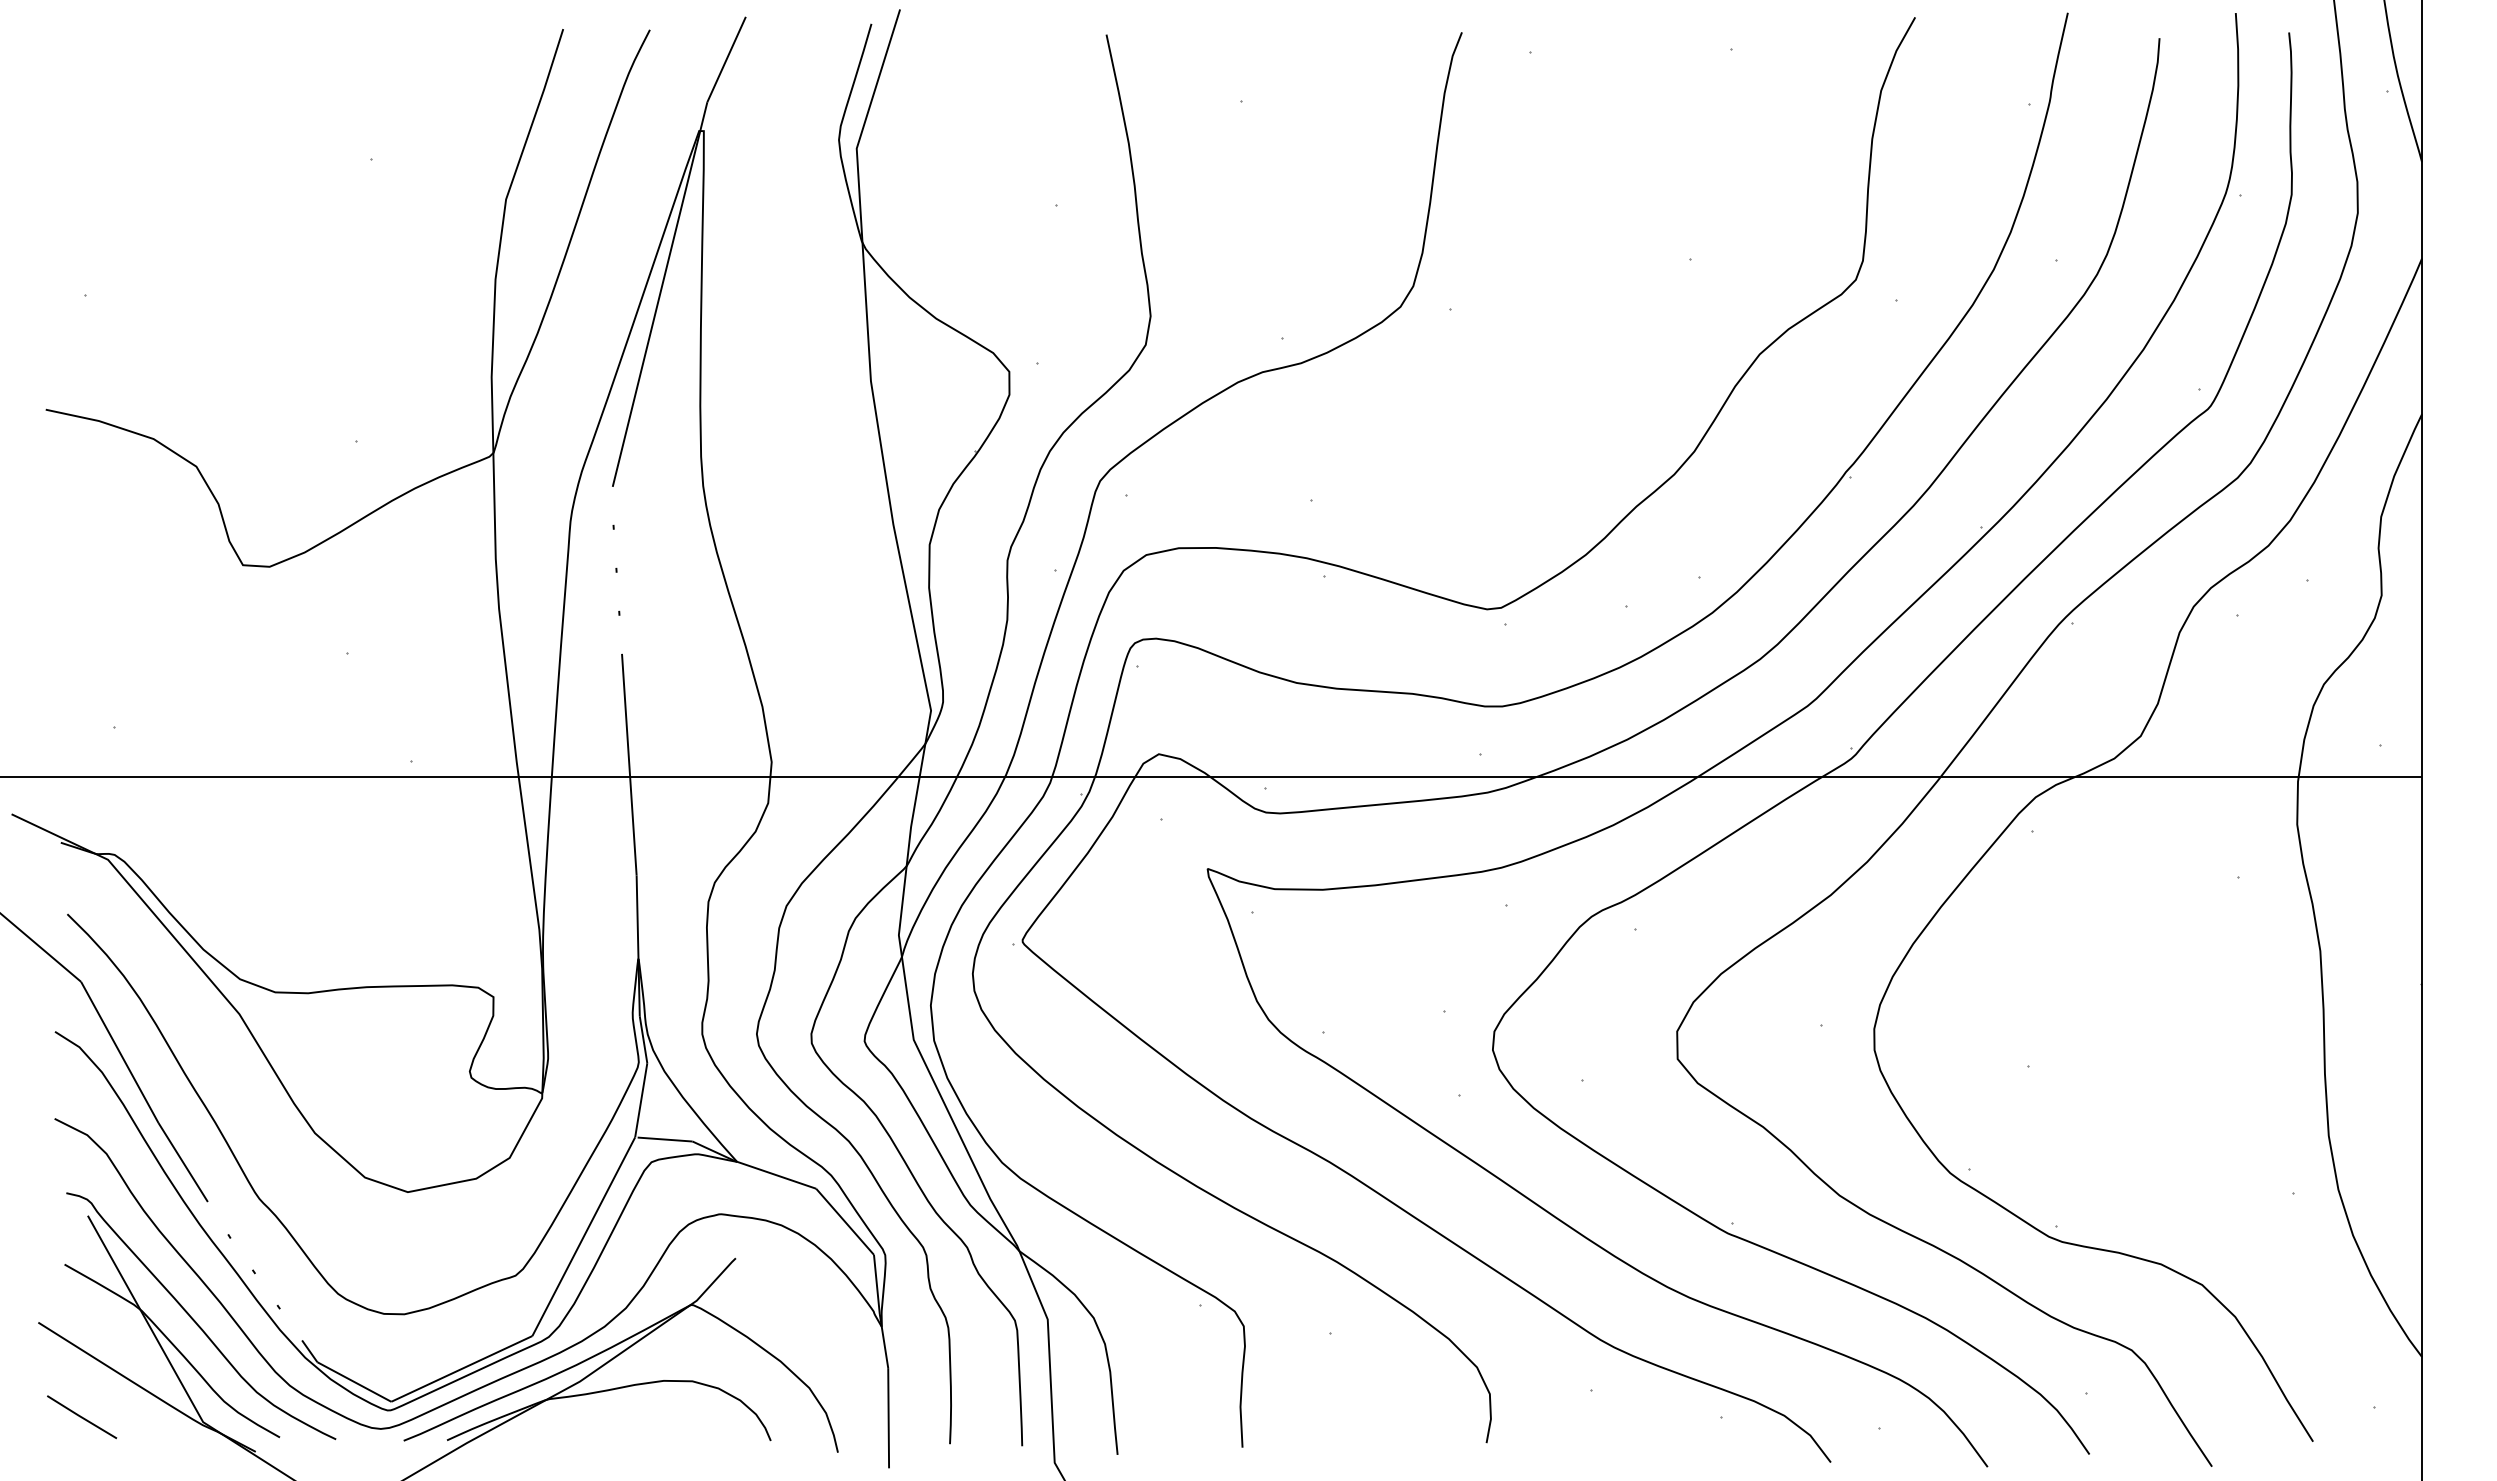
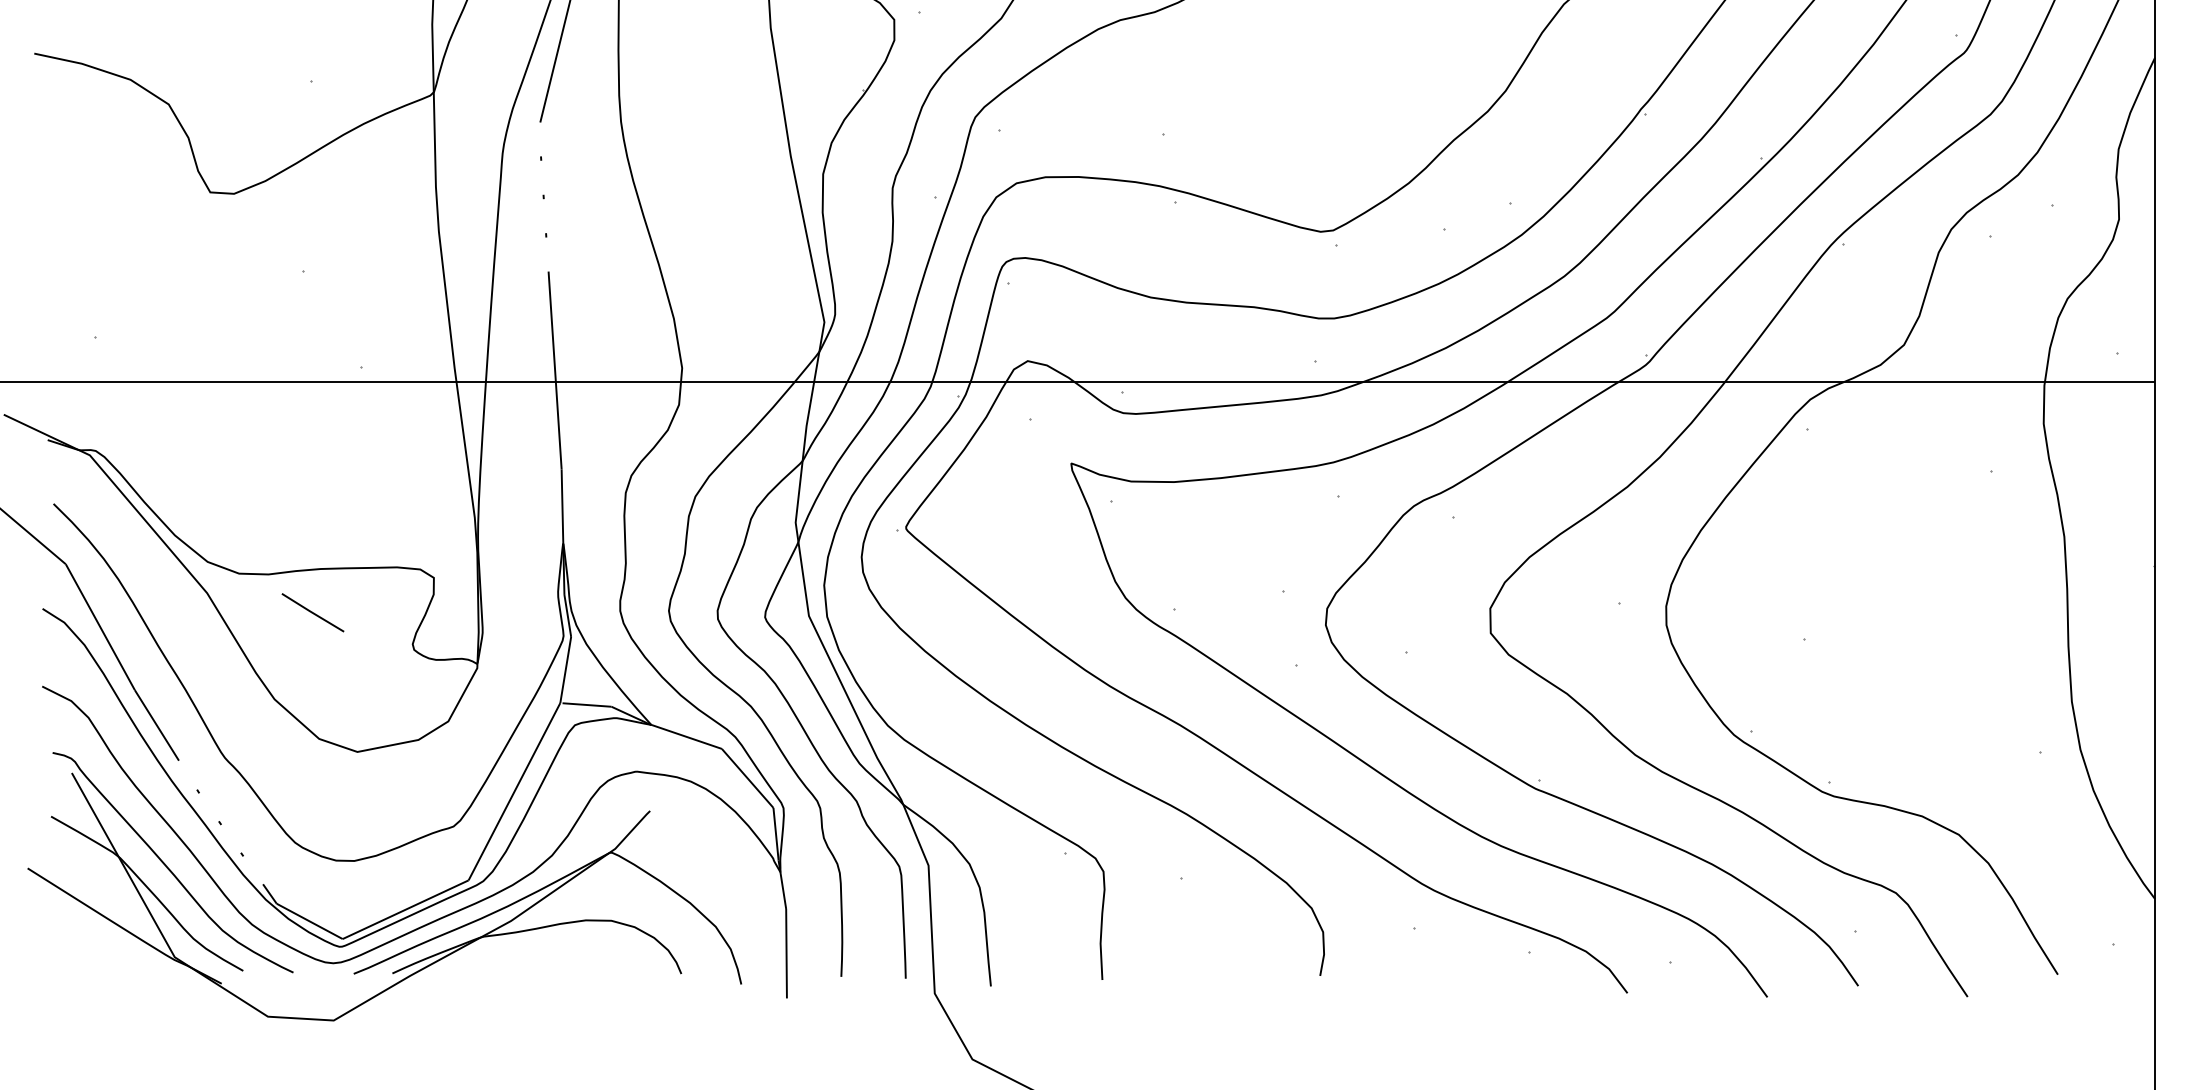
line: (82, 1417) -> (313, 613), moved

